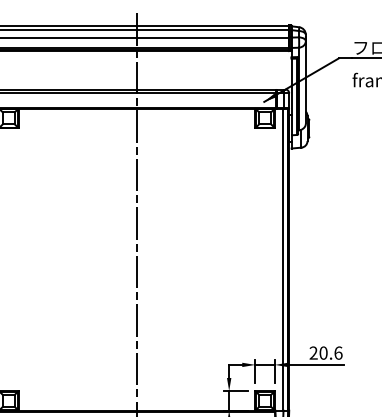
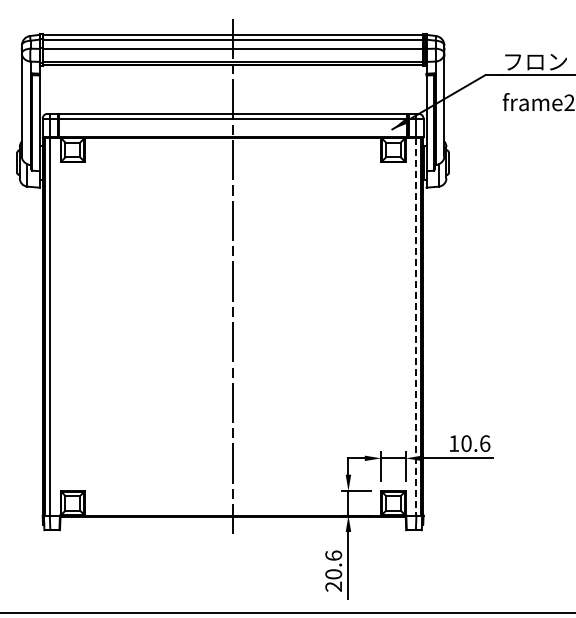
line: (283, 259) -> (416, 326), solid -> dashed
text: (313, 353) -> (454, 443), 20.6 -> 10.6

